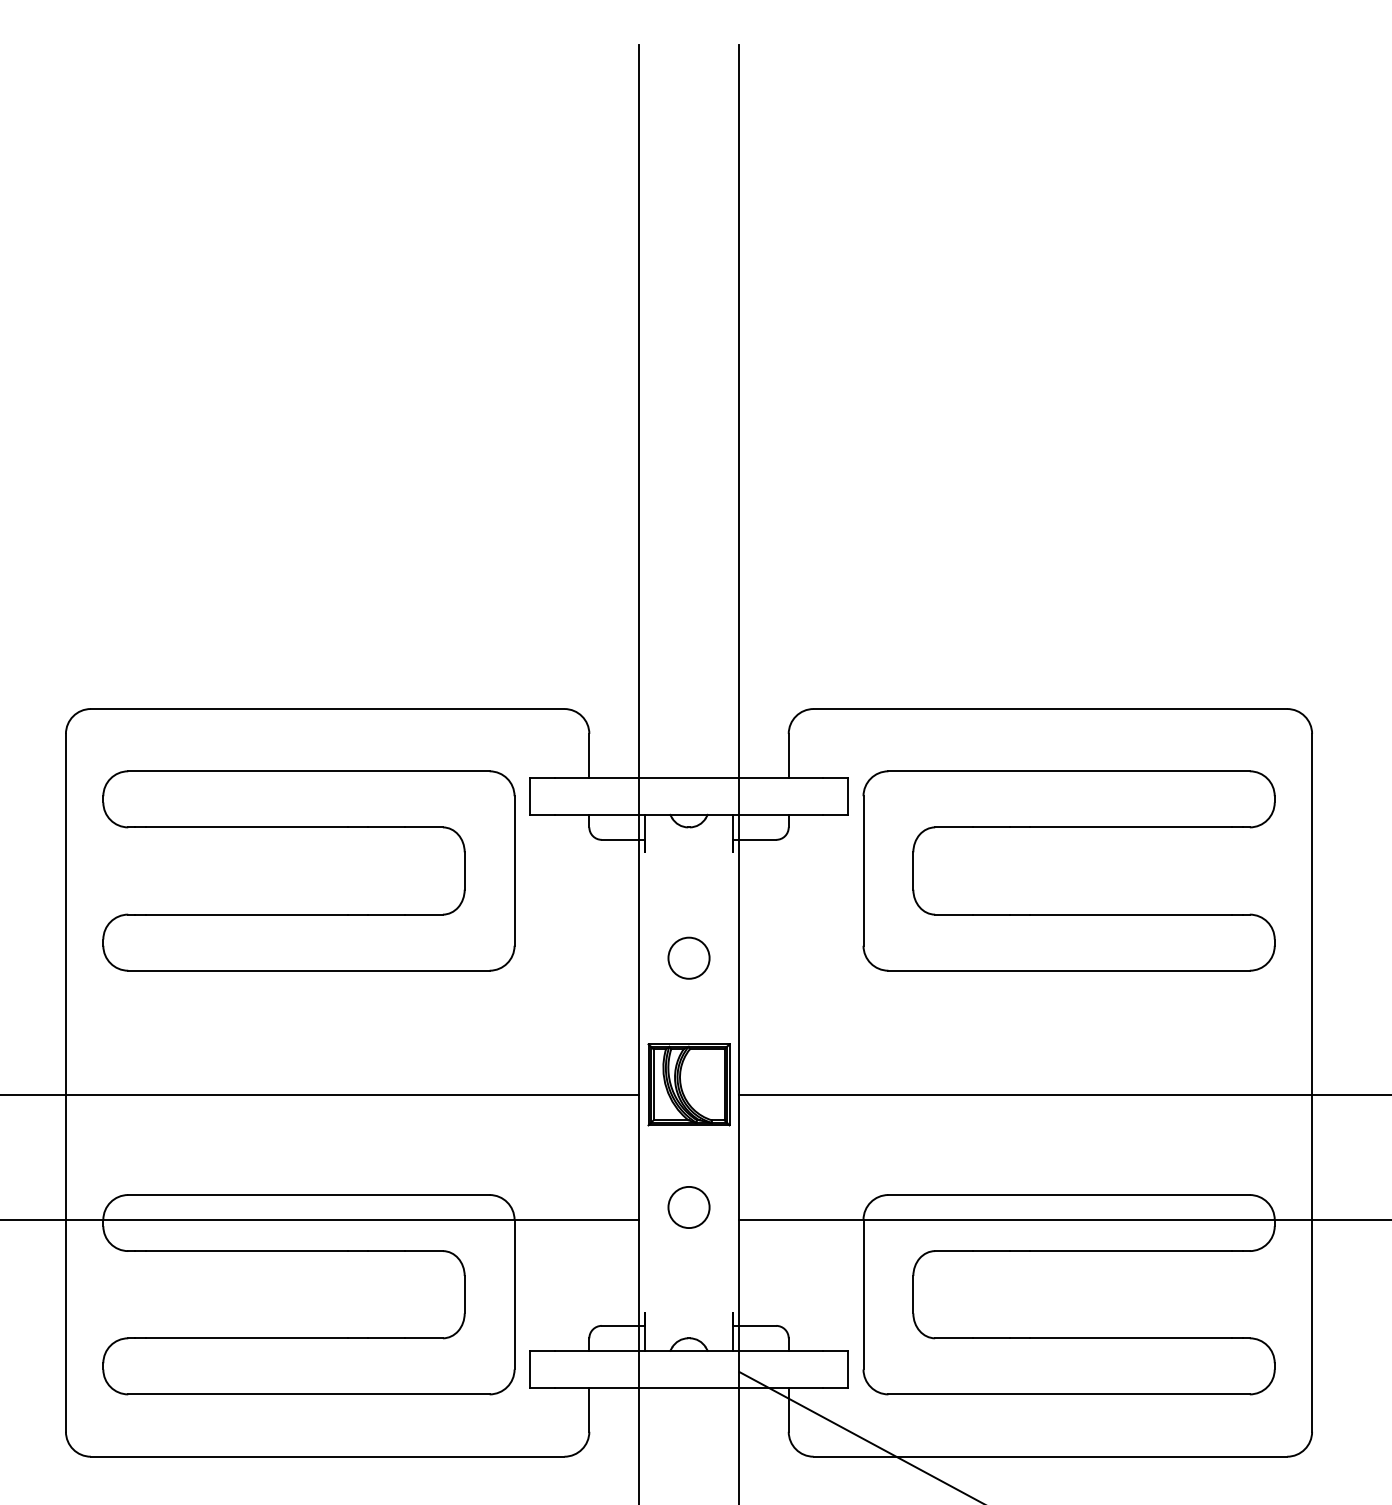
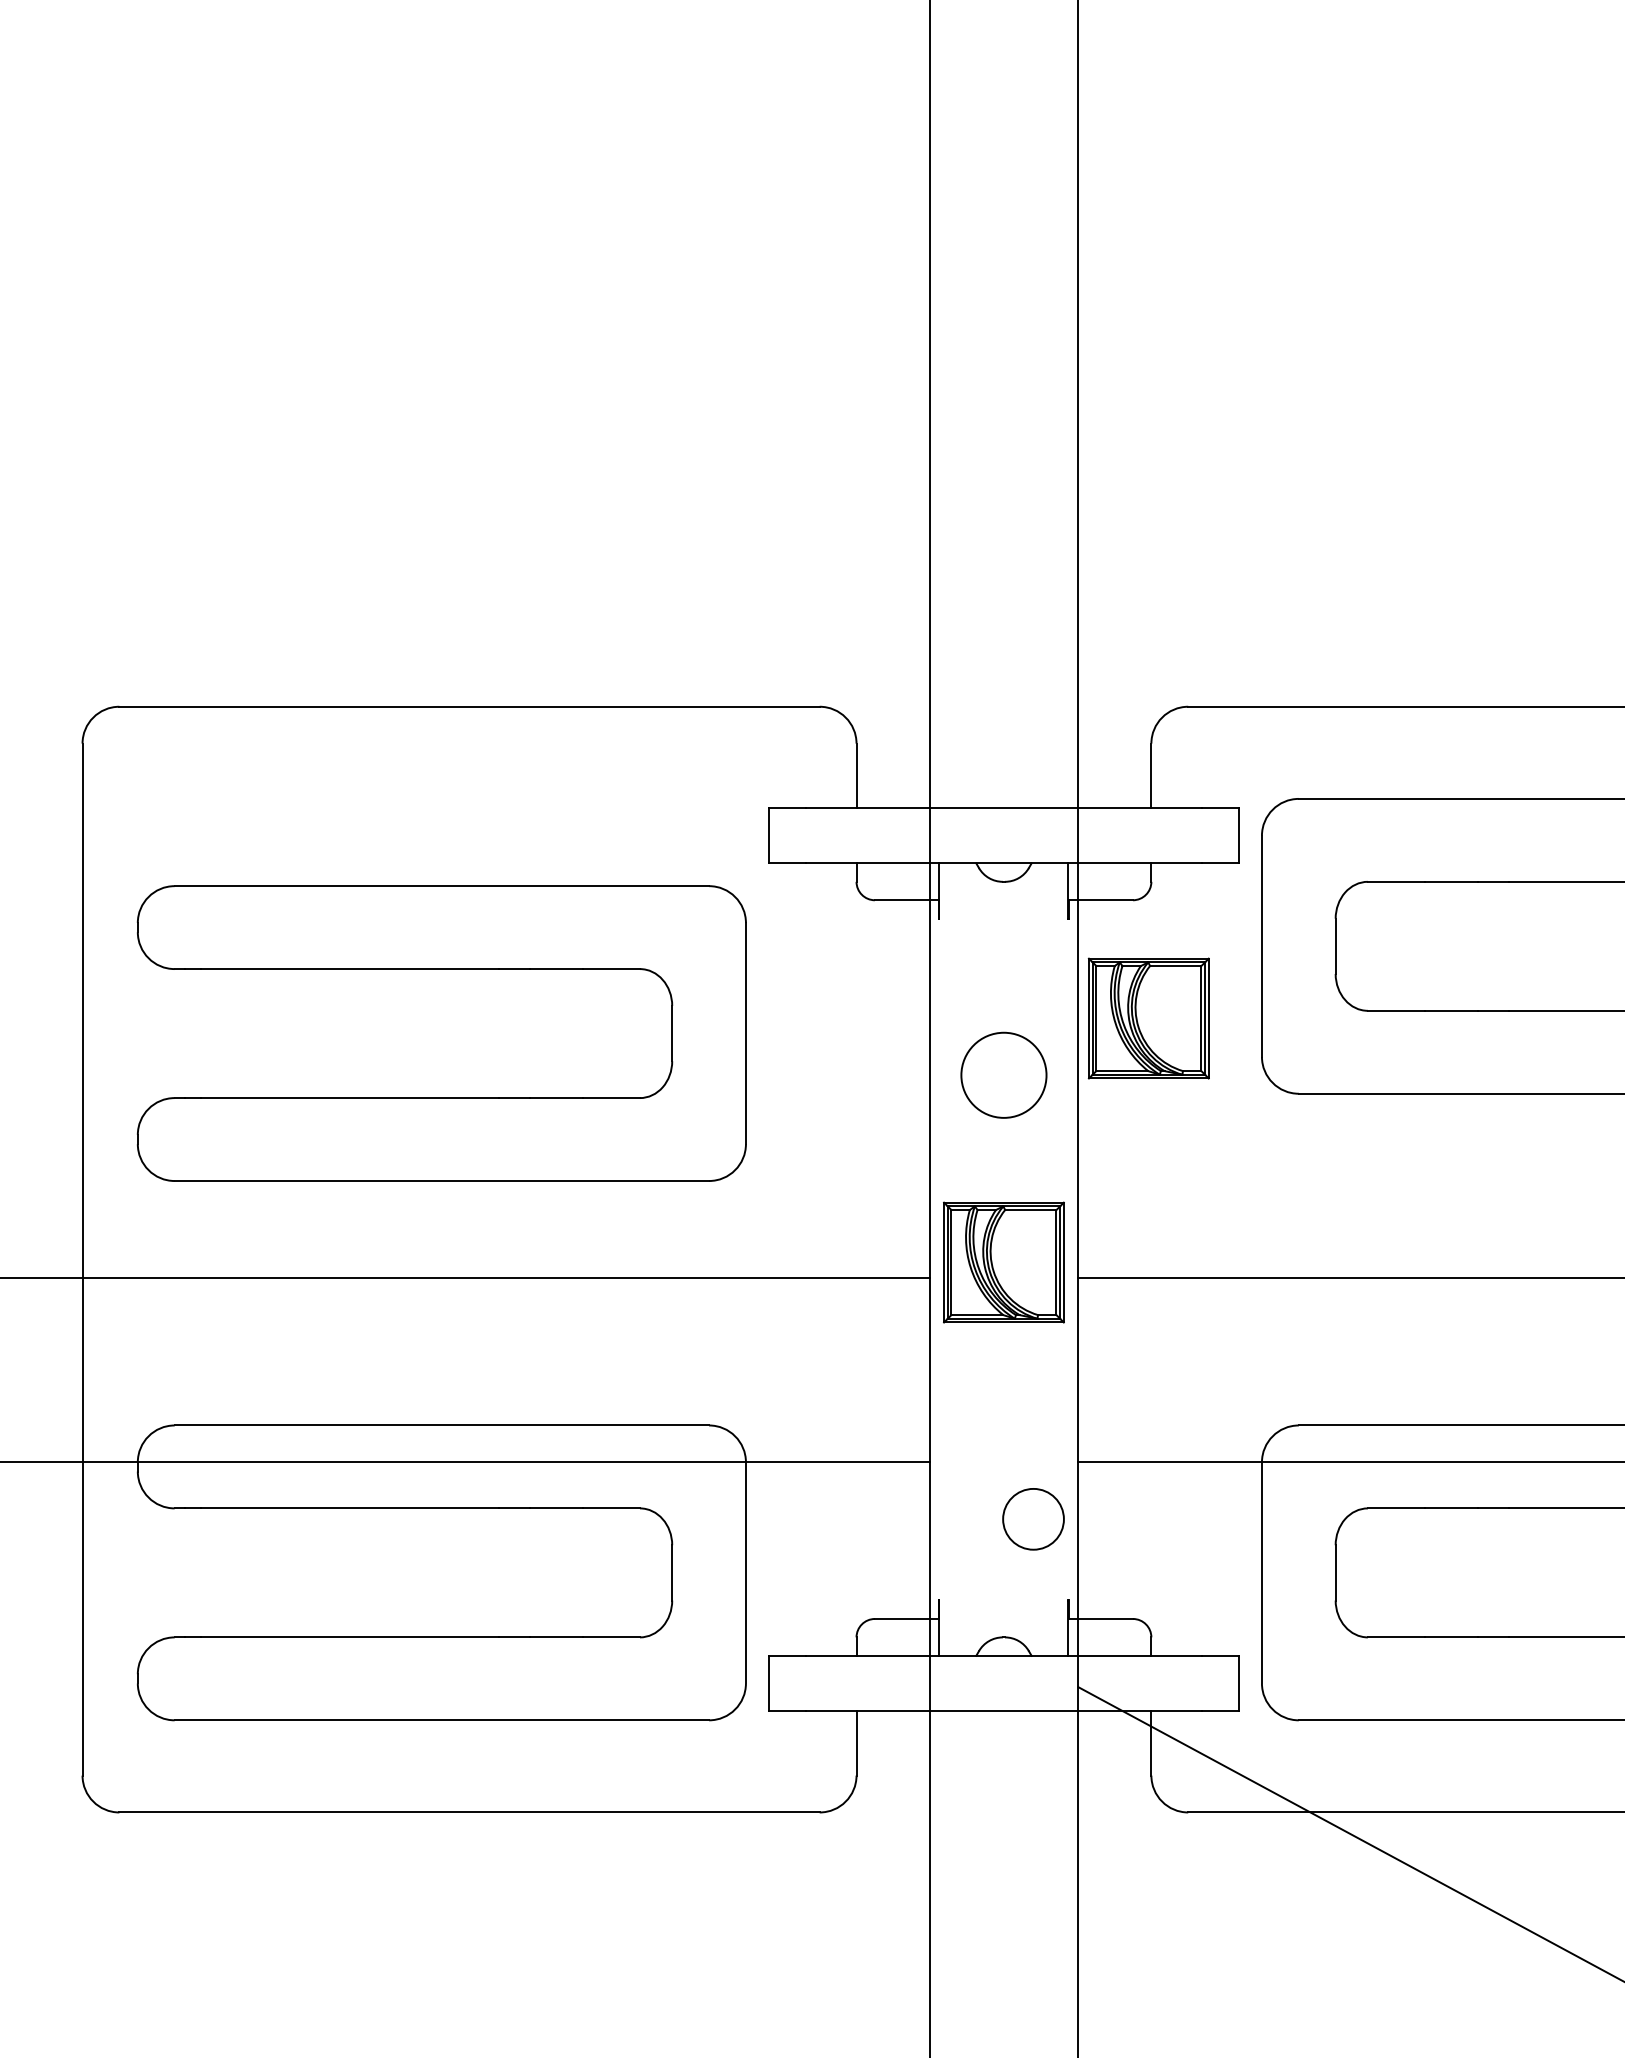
part: (308, 827) -> (441, 969), moved
part: (786, 919) -> (1148, 1018), added
circle: (688, 957) -> (1003, 1074), size x1.4
circle: (688, 1207) -> (1032, 1519), moved

